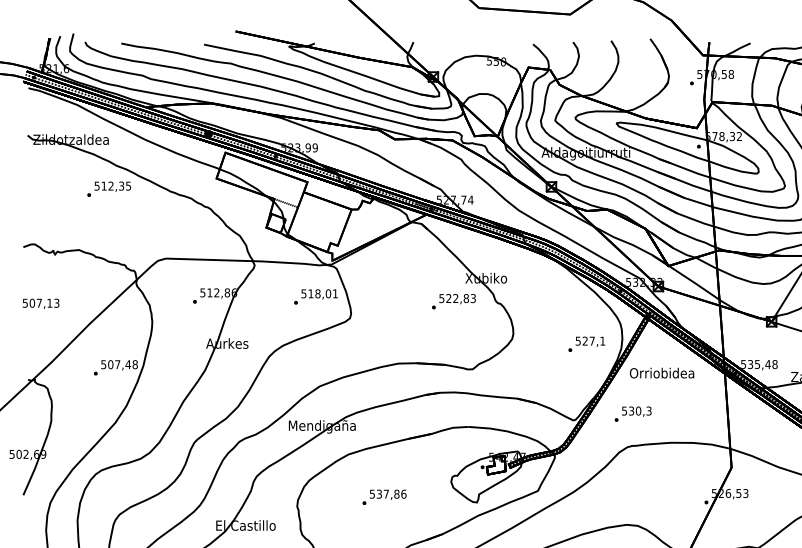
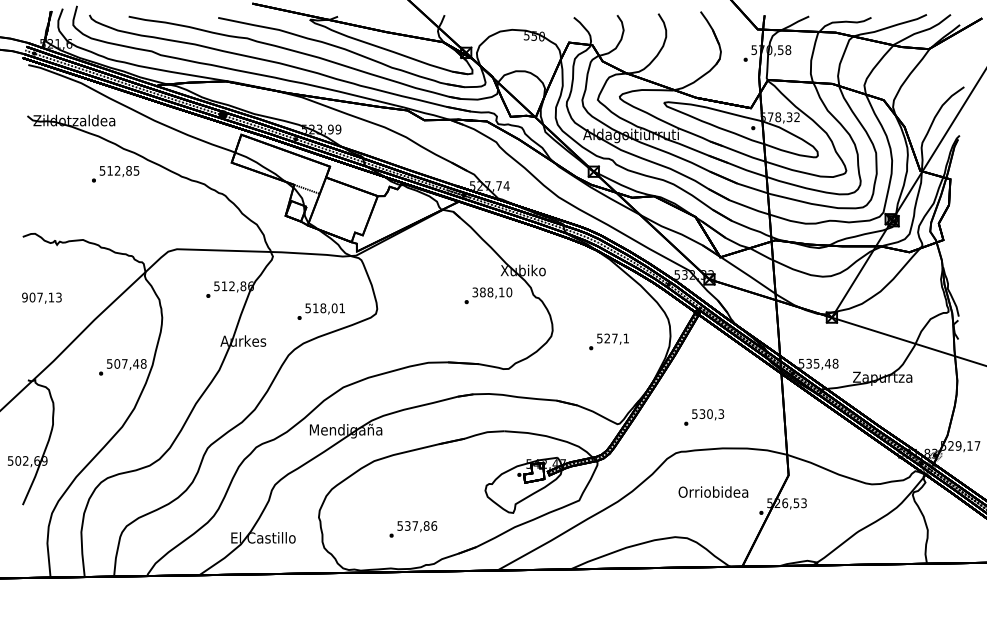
text: (121, 185) -> (128, 170), 512,35 -> 512,85
text: (315, 296) -> (320, 311), moved
text: (457, 298) -> (492, 292), 522,83 -> 388,10
text: (24, 303) -> (24, 297), 507,13 -> 907,13
text: (586, 343) -> (608, 341), moved
text: (662, 372) -> (713, 491), moved
text: (633, 414) -> (704, 417), moved
text: (384, 497) -> (413, 529), moved

